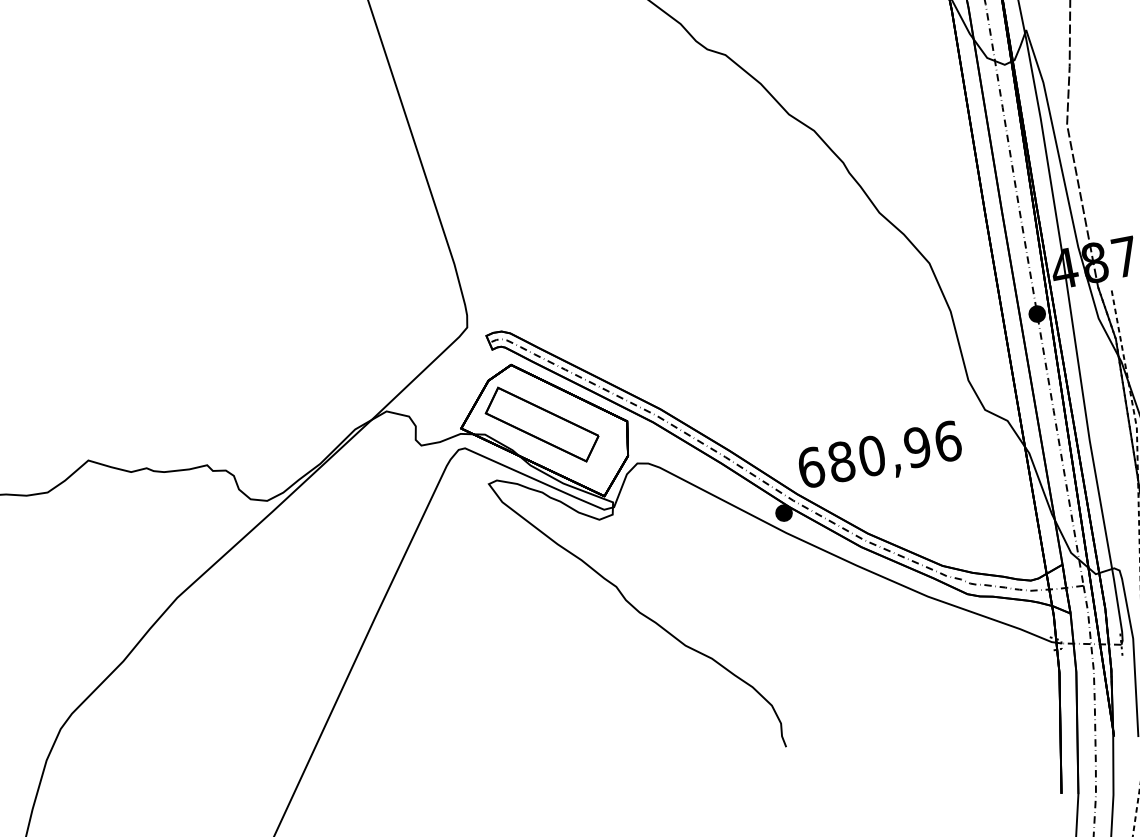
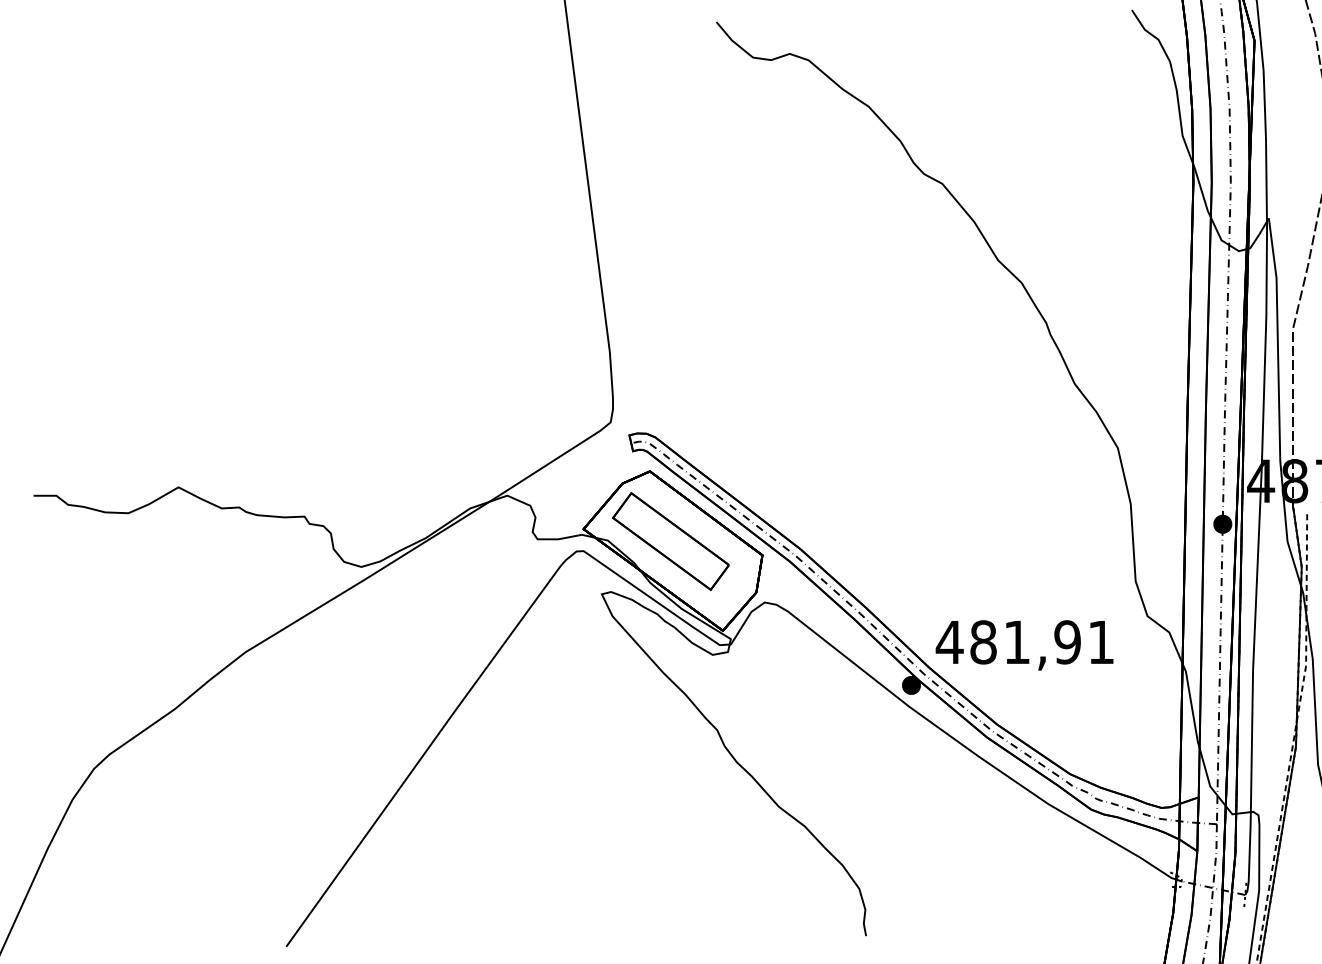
text: (878, 454) -> (1024, 642), 680,96 -> 481,91

